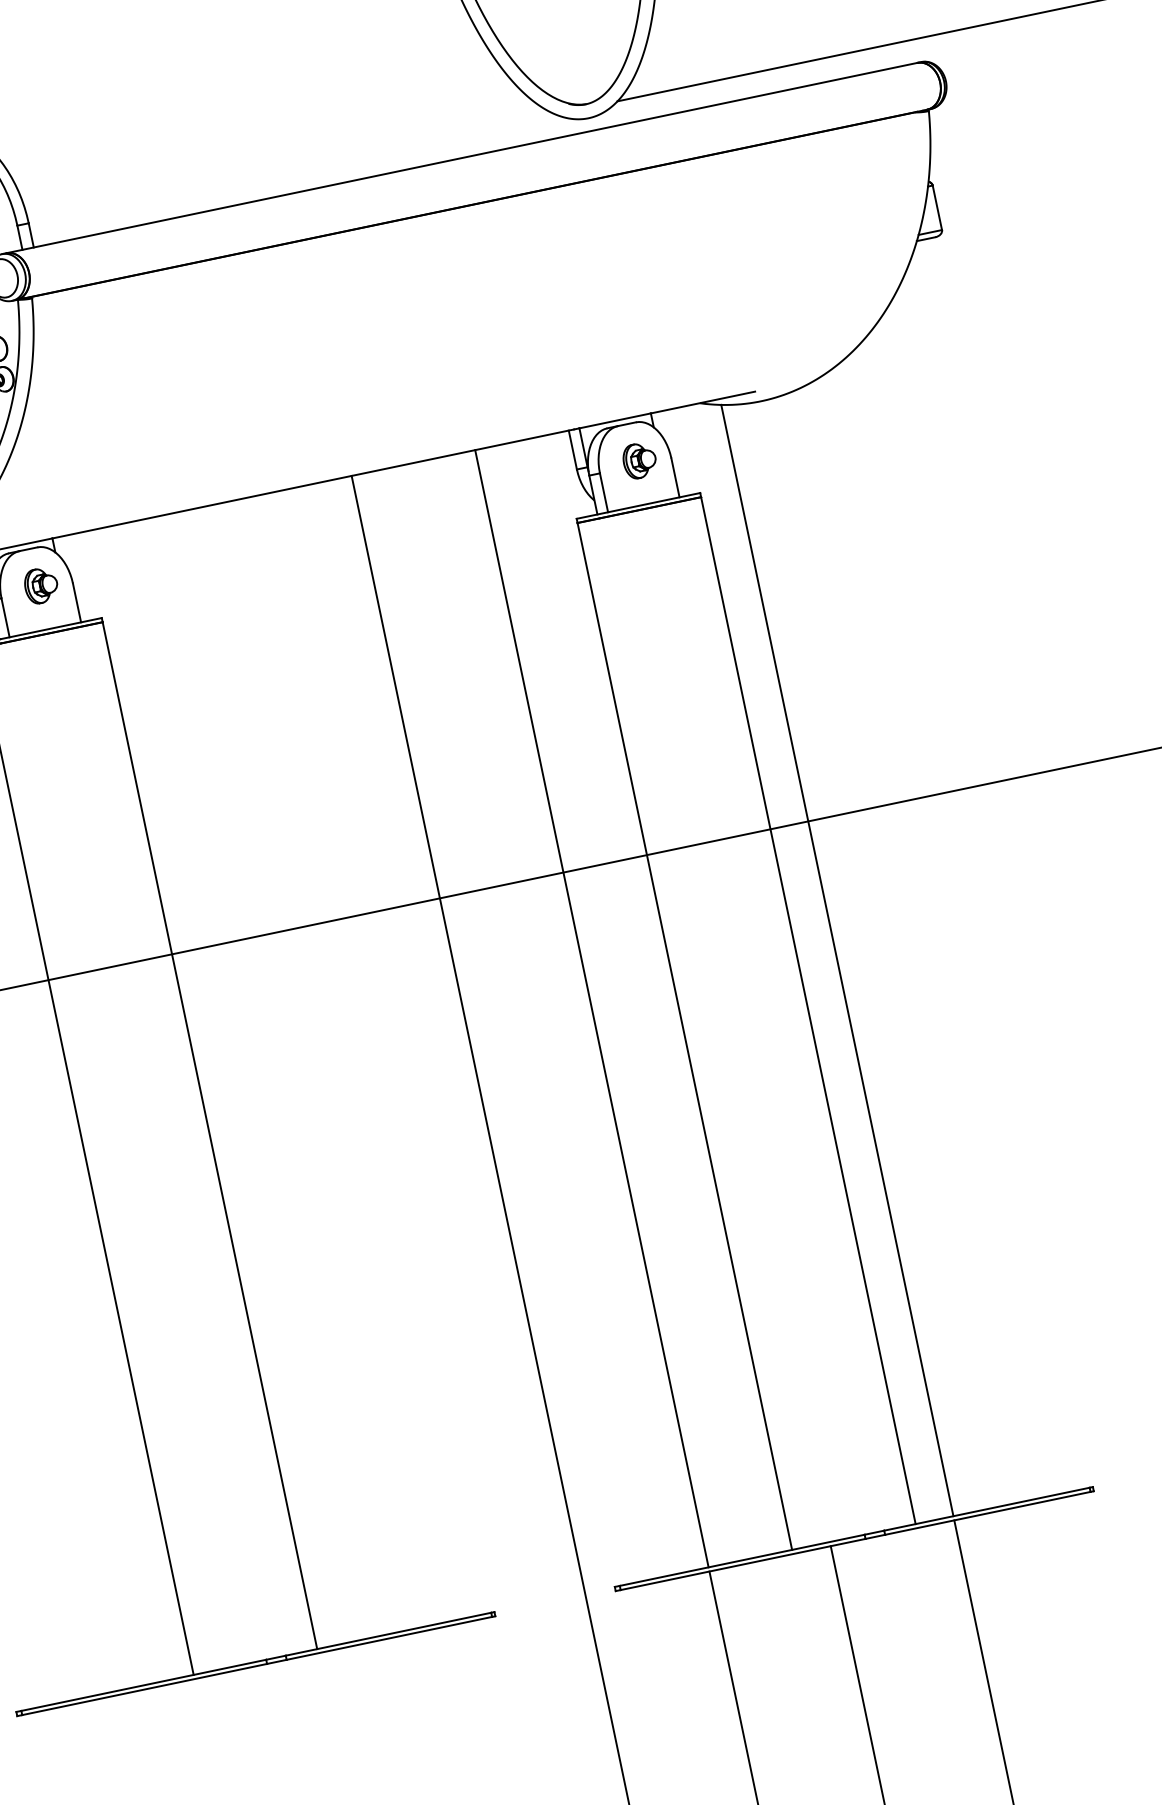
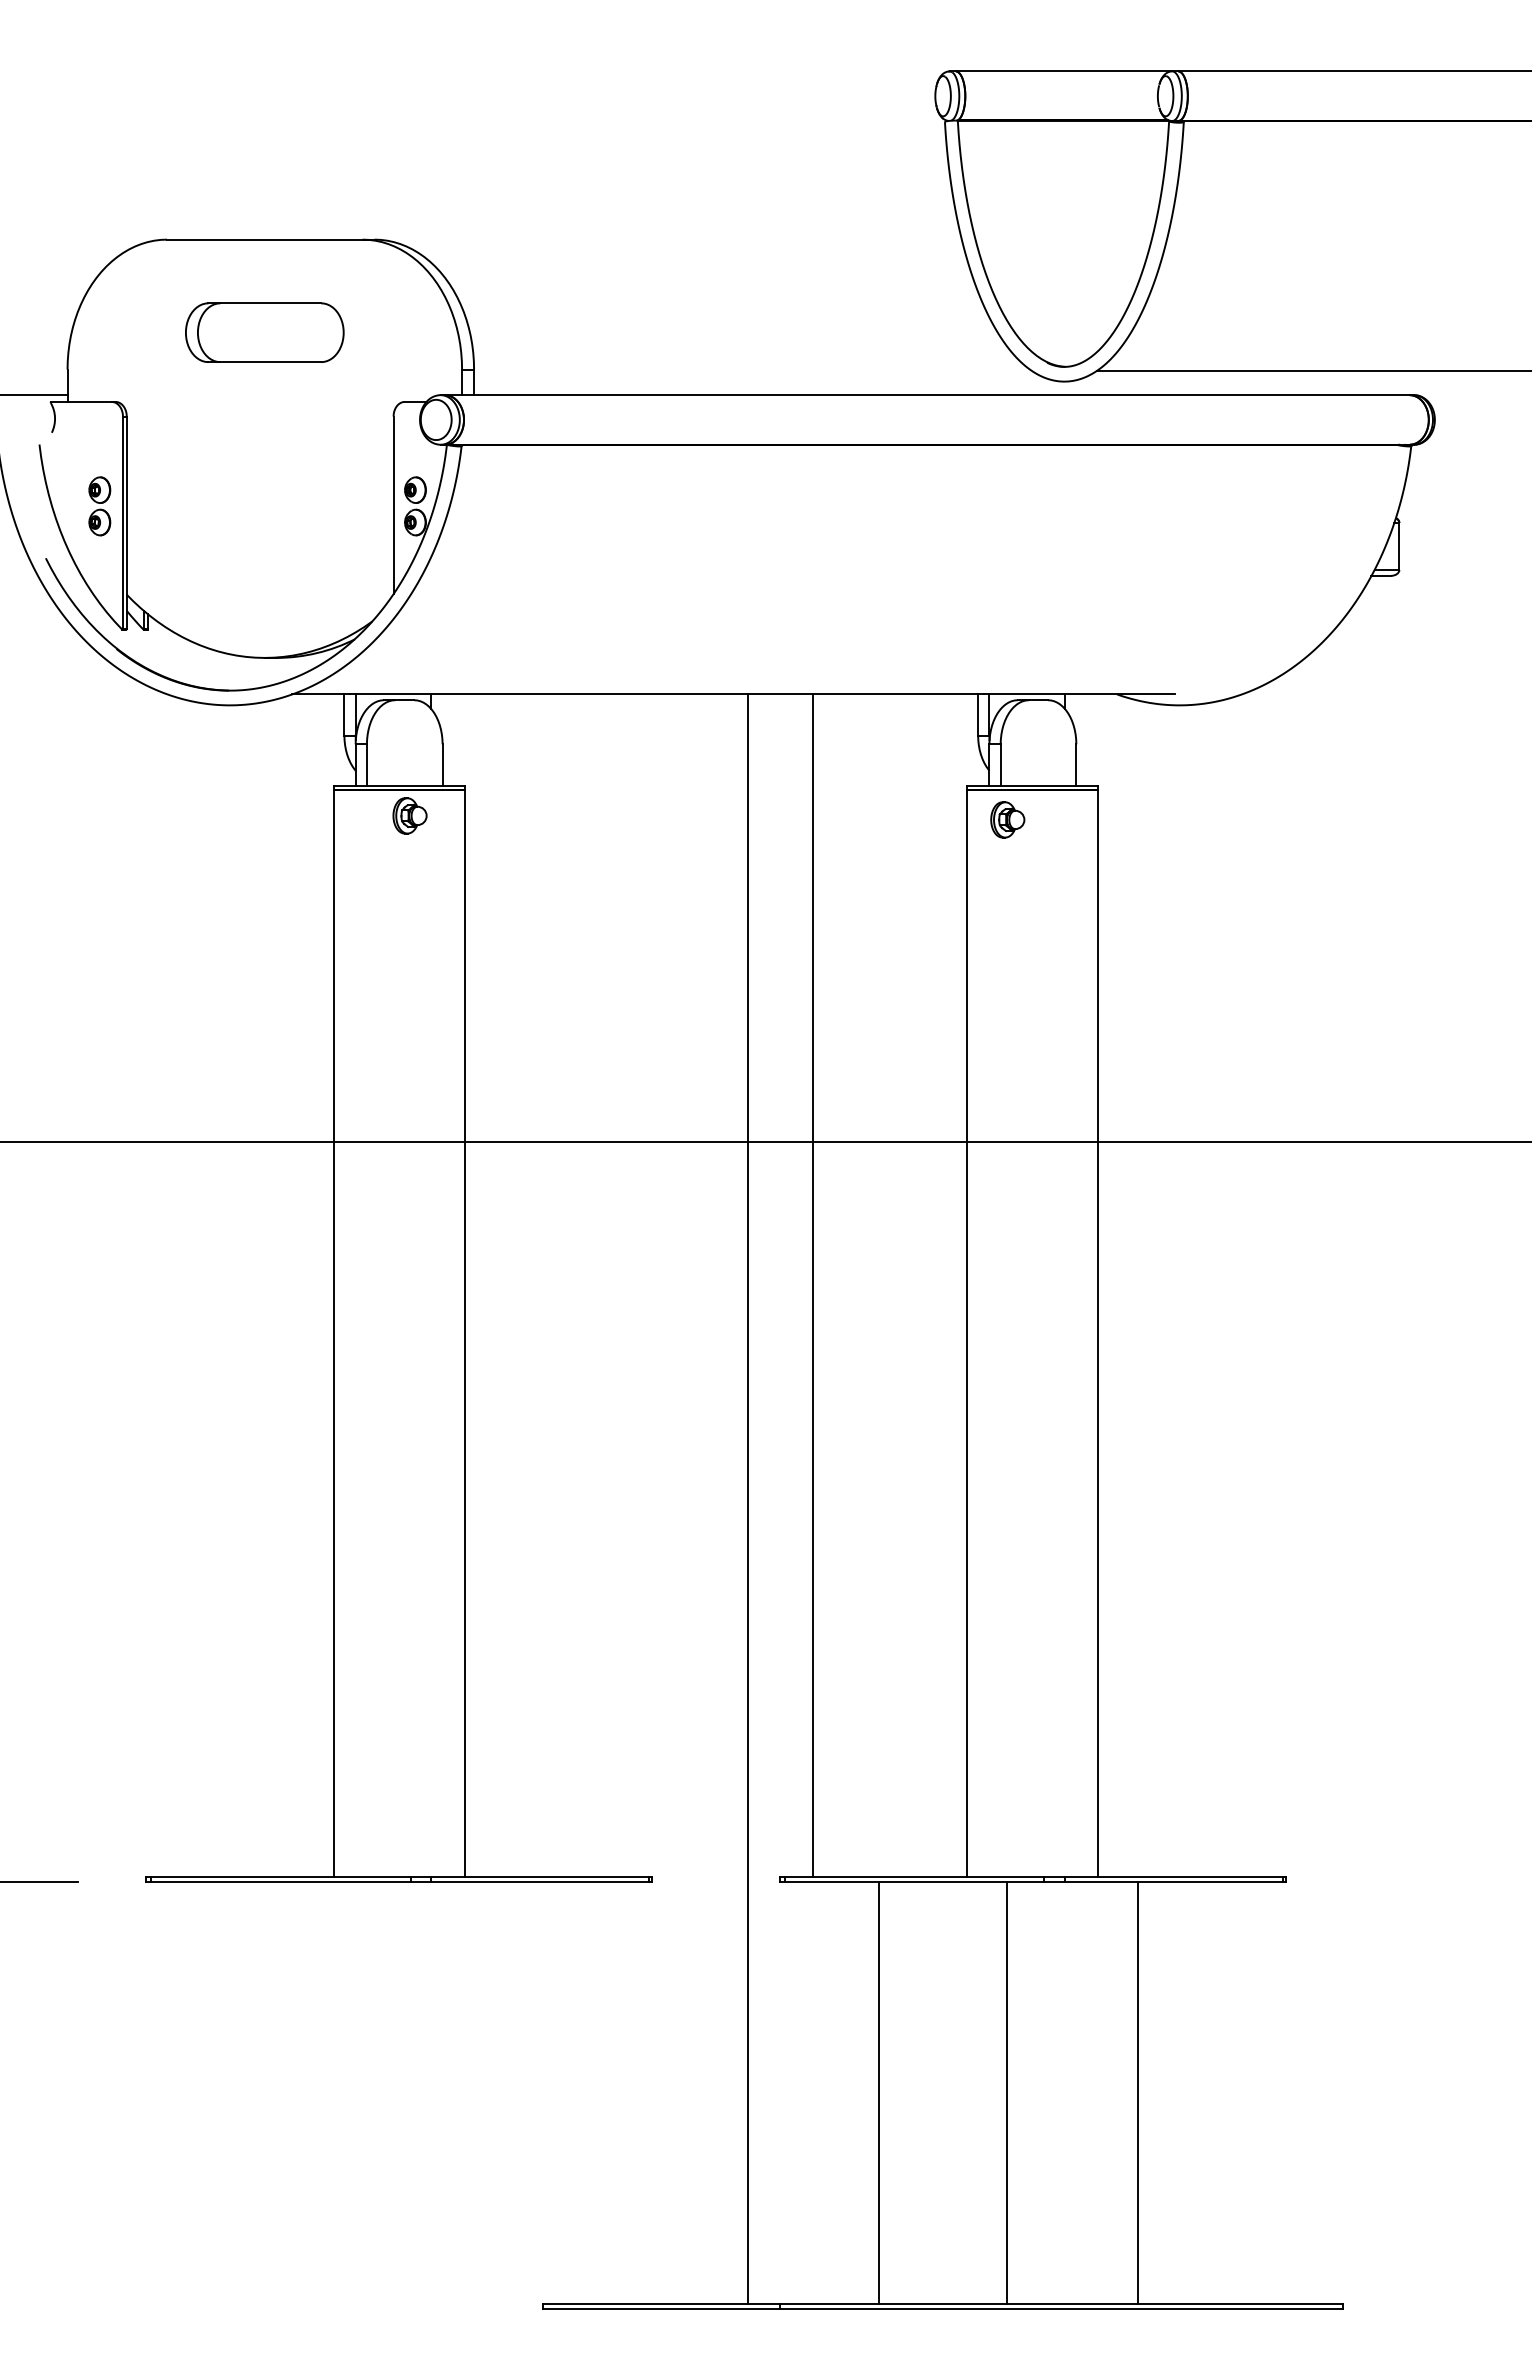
part: (639, 460) -> (1007, 819), moved
part: (40, 585) -> (409, 815), moved
line: (837, 960) -> (1138, 1288), removed
line: (592, 1008) -> (813, 1285), moved

